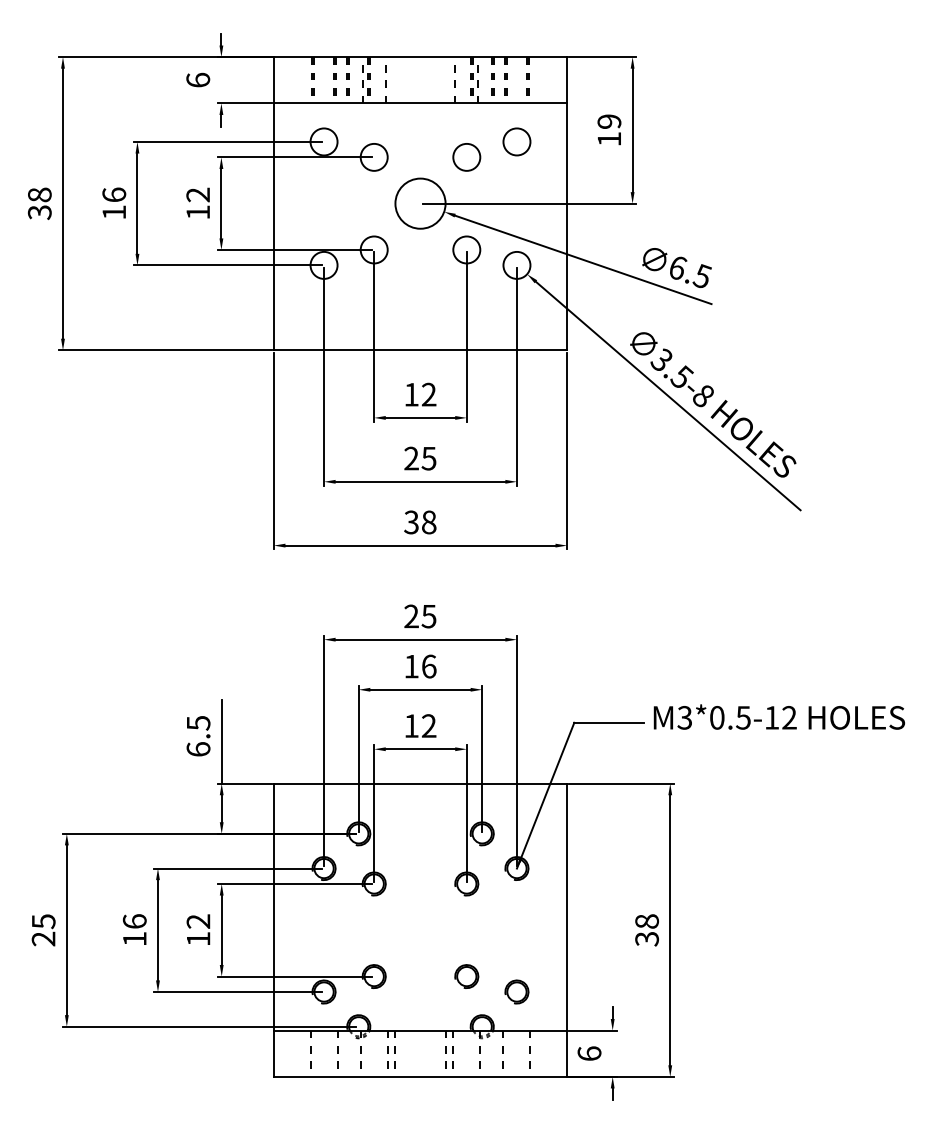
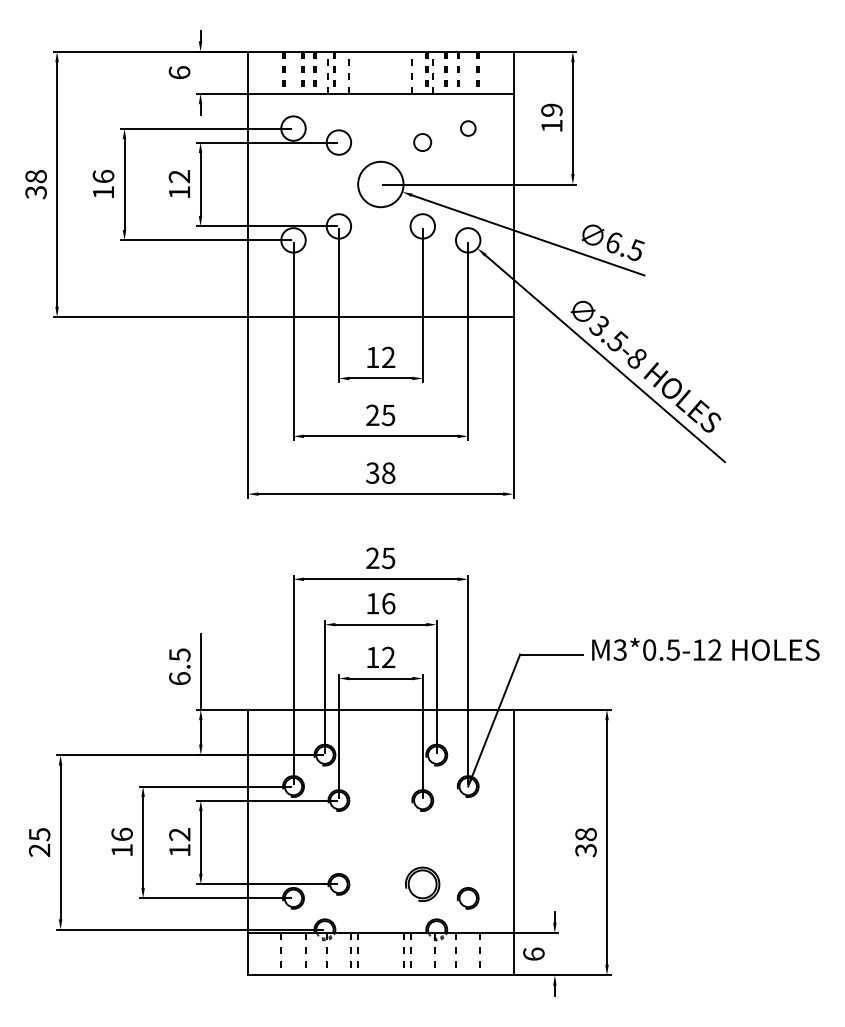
circle: (517, 141) -> (468, 128), size x0.6
circle: (466, 157) -> (422, 142), size x0.7
part: (466, 976) -> (422, 884), size x1.6

